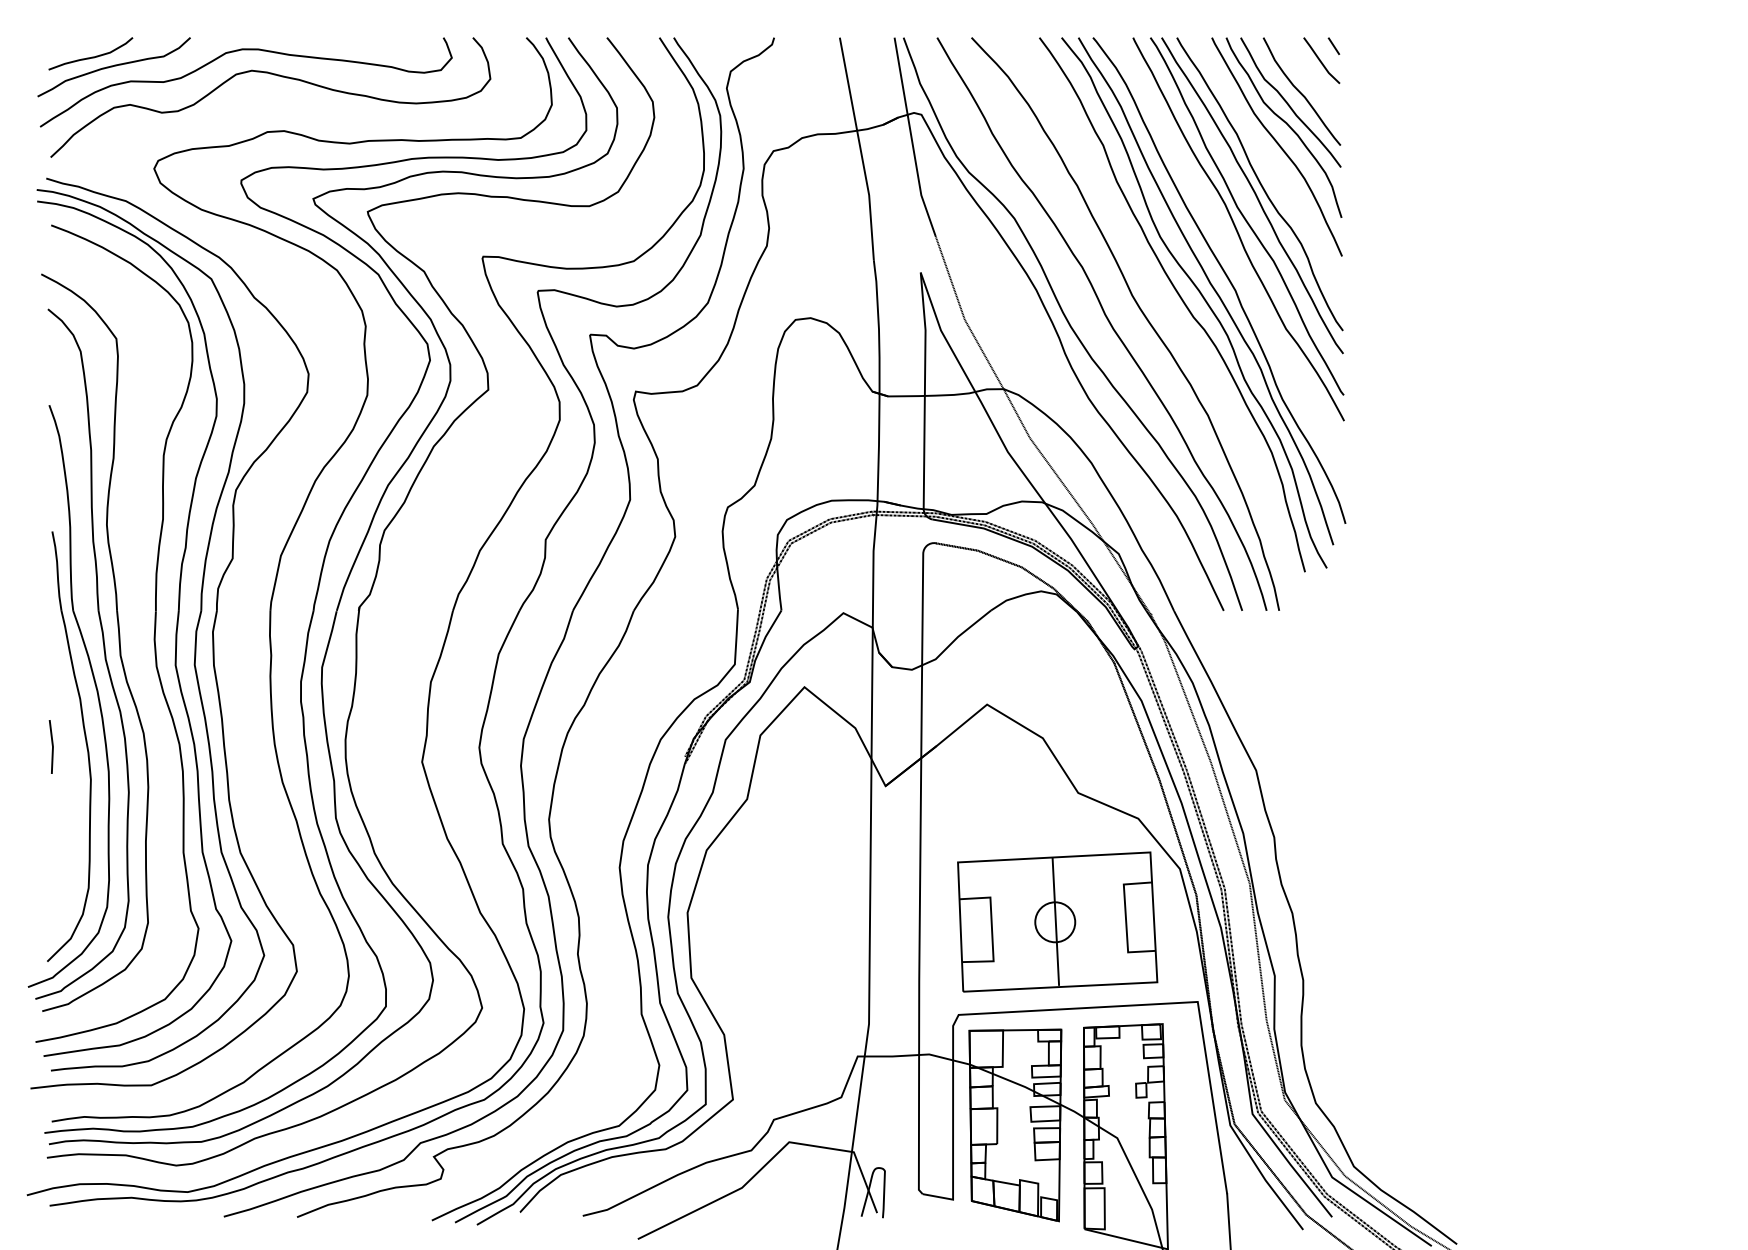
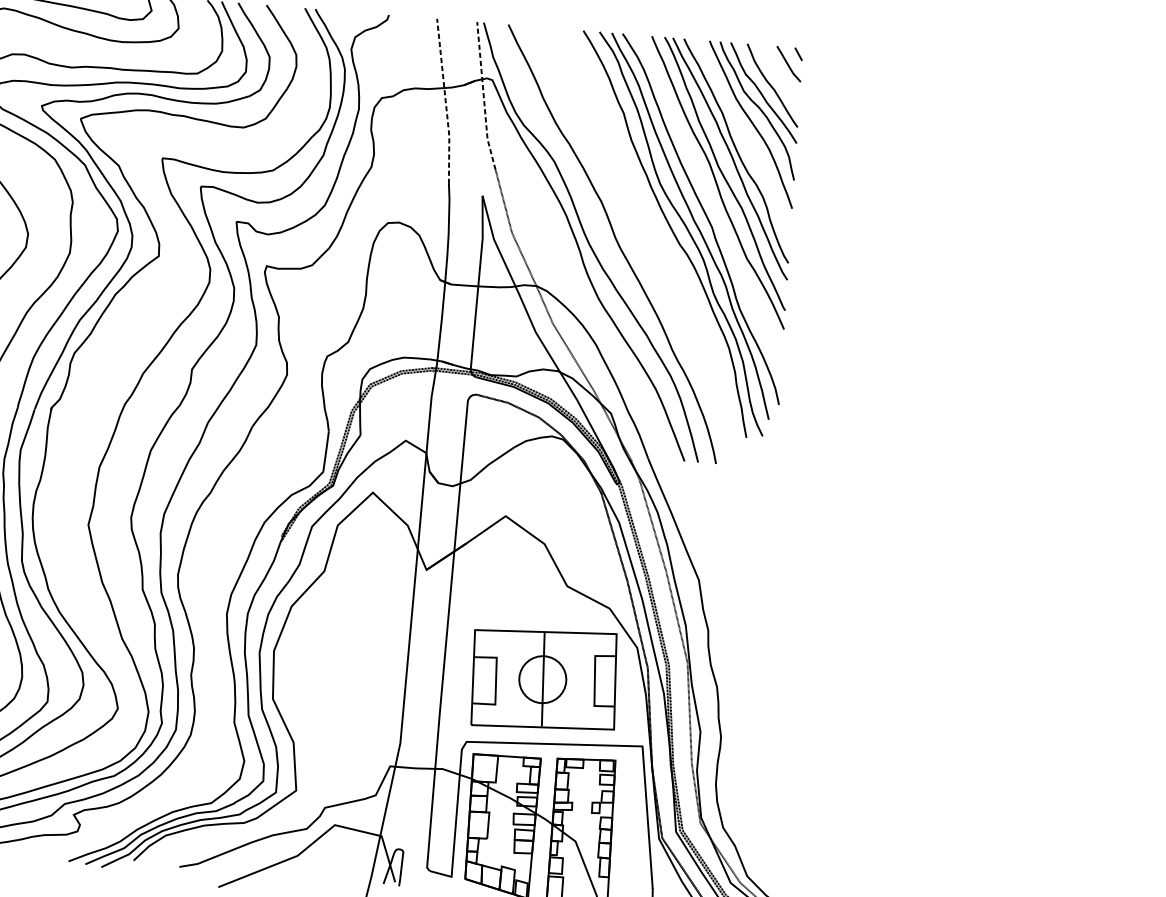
line: (911, 138) -> (483, 96), solid -> dashed
line: (860, 149) -> (445, 102), solid -> dashed
curve: (1140, 311) -> (641, 237), removed
circle: (1055, 922) -> (542, 679), size x1.6

